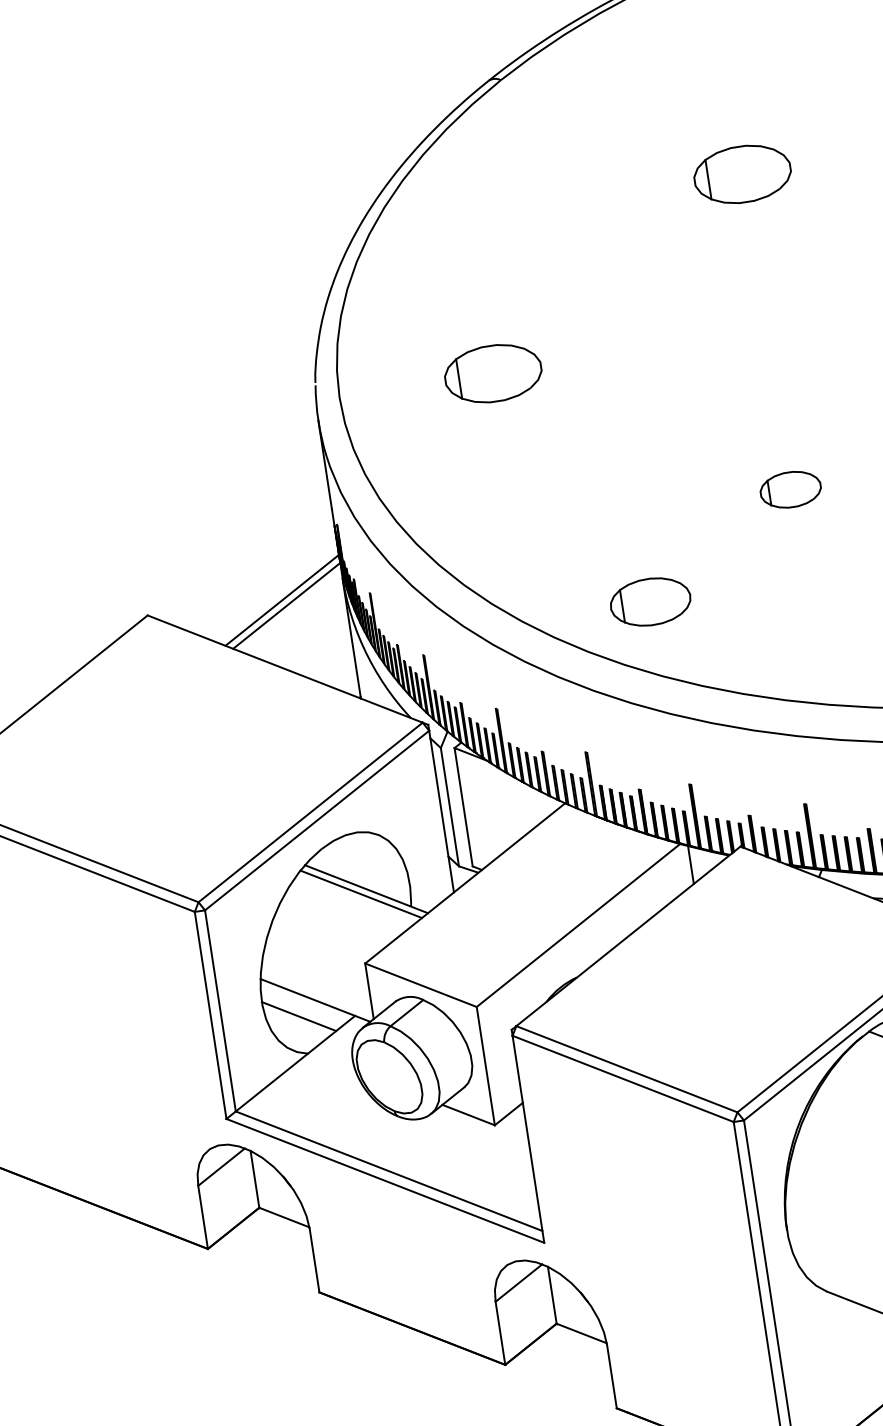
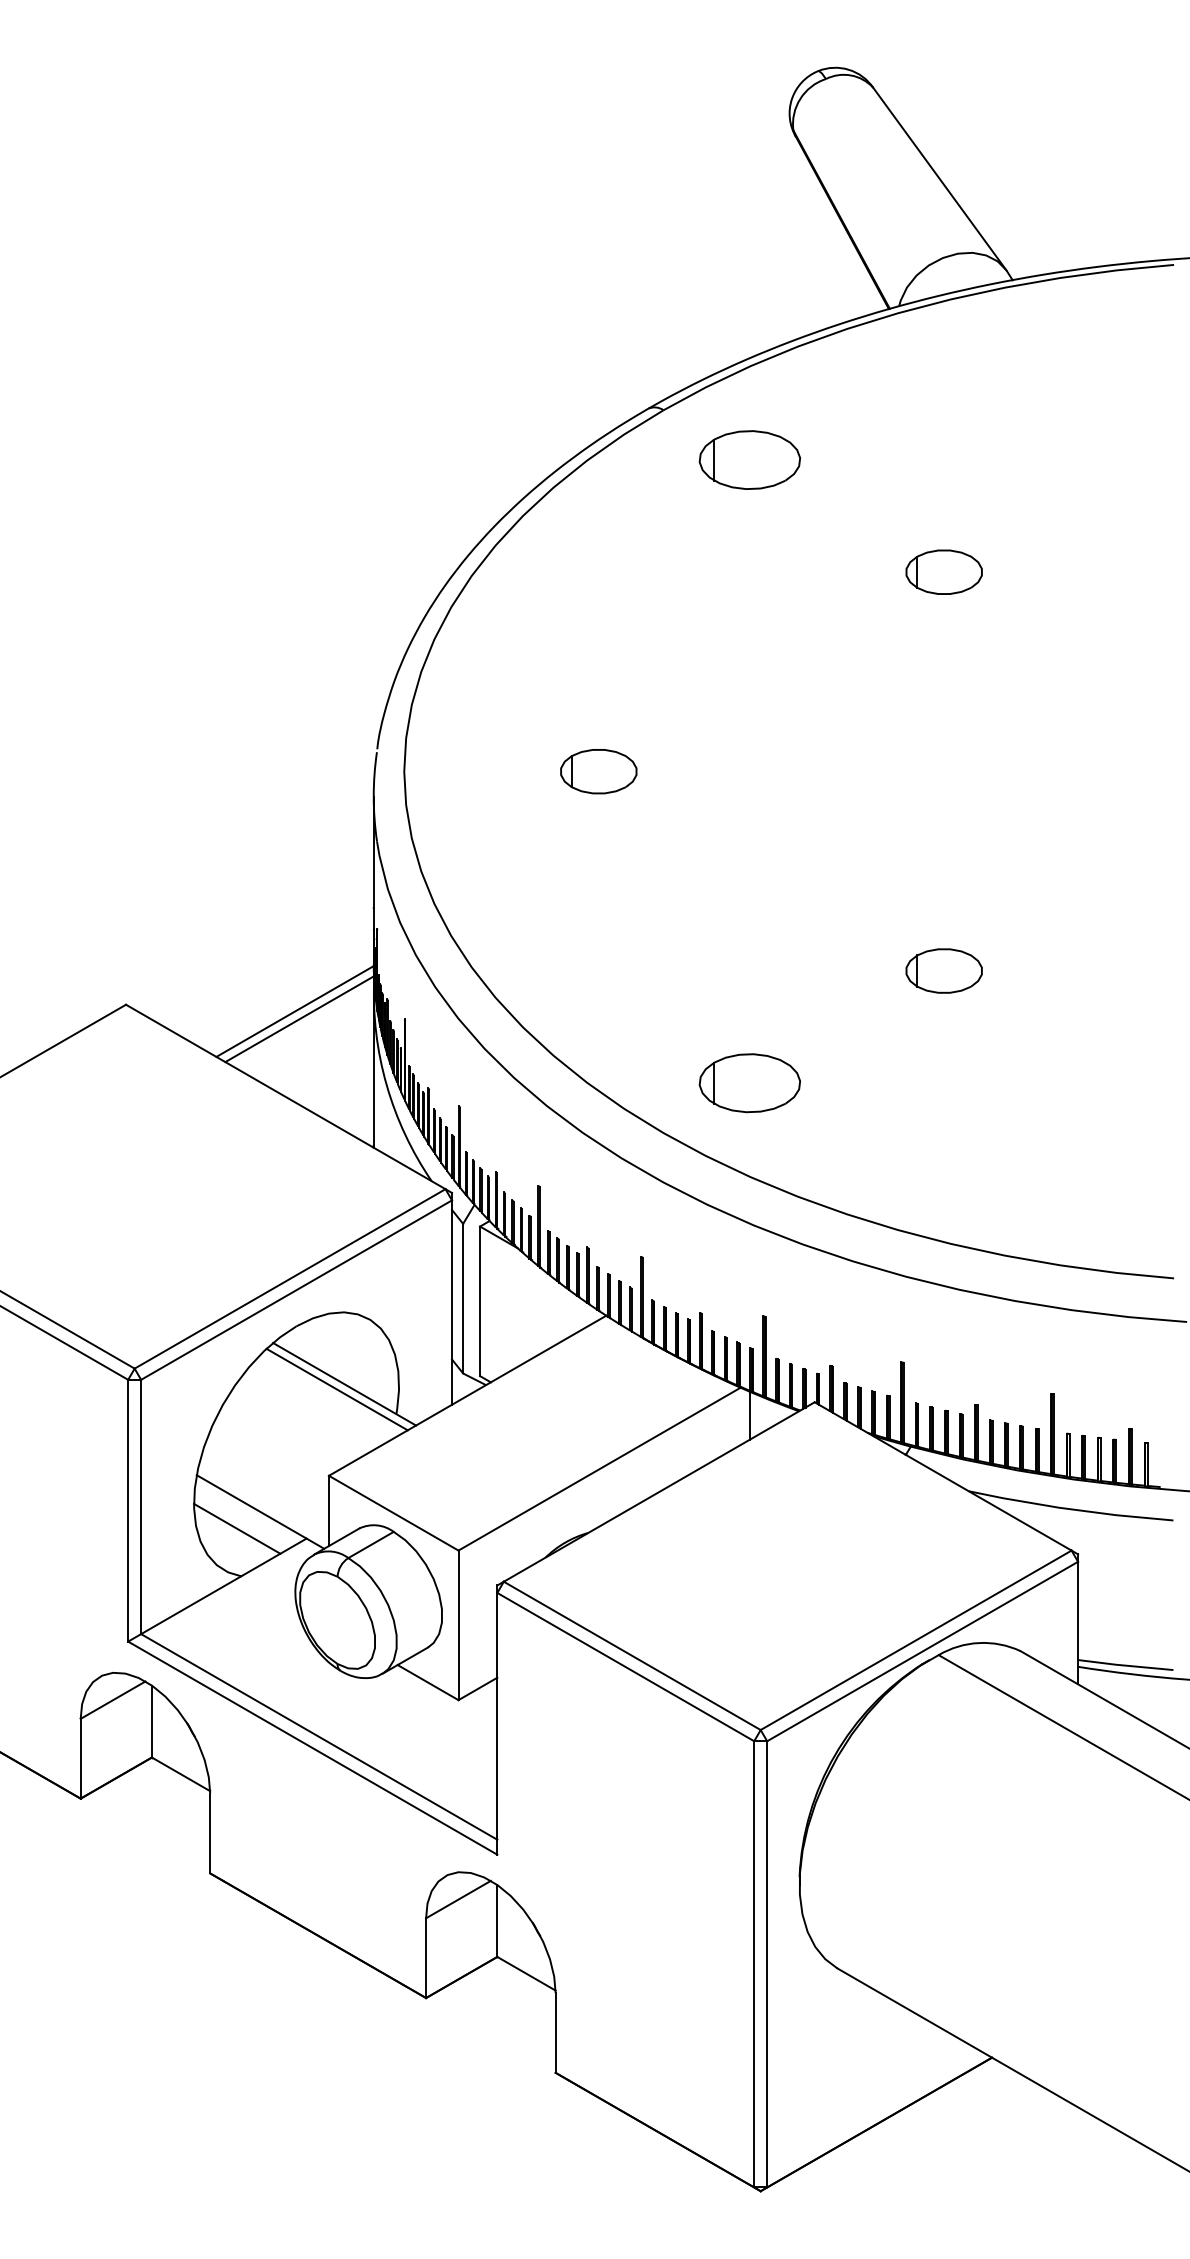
part: (574, 108) -> (749, 459), added
part: (741, 173) -> (943, 571), size x0.62
part: (493, 373) -> (598, 771), size x0.62

